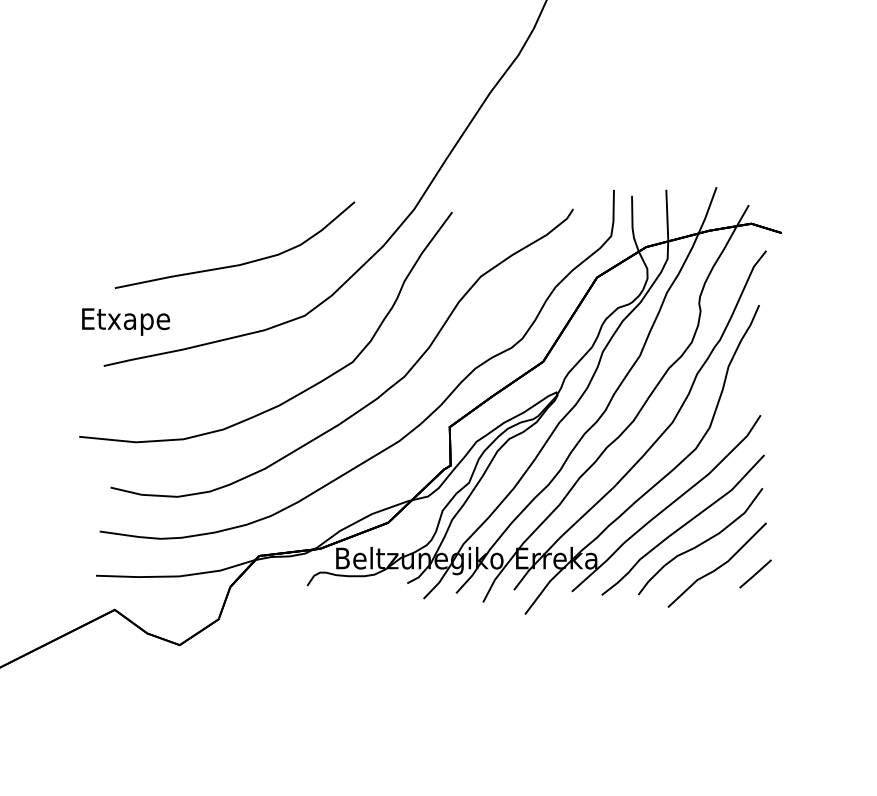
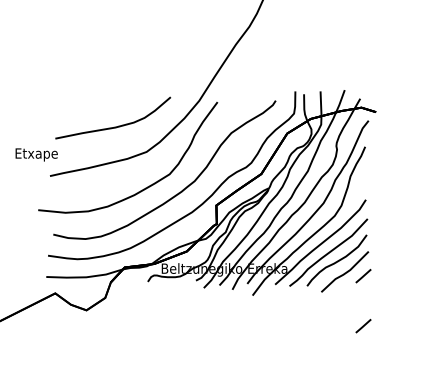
text: (125, 321) -> (36, 154), moved
line: (755, 678) -> (363, 326), added

